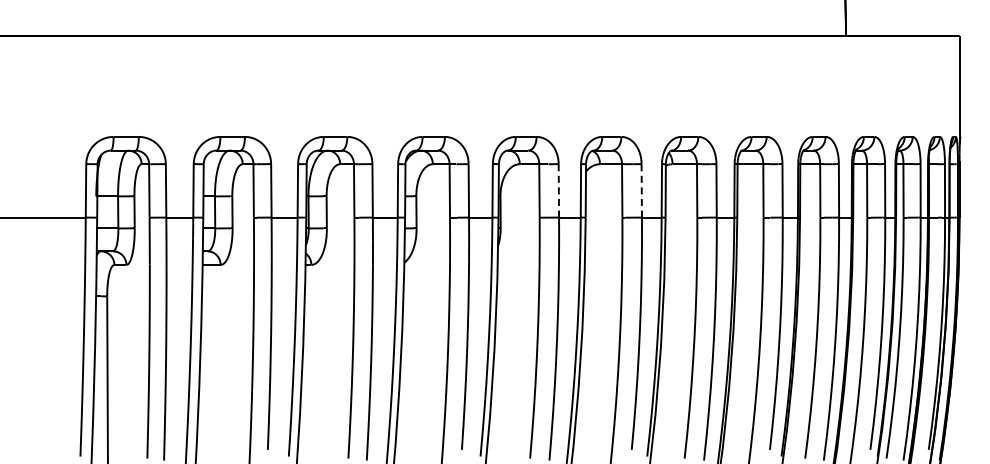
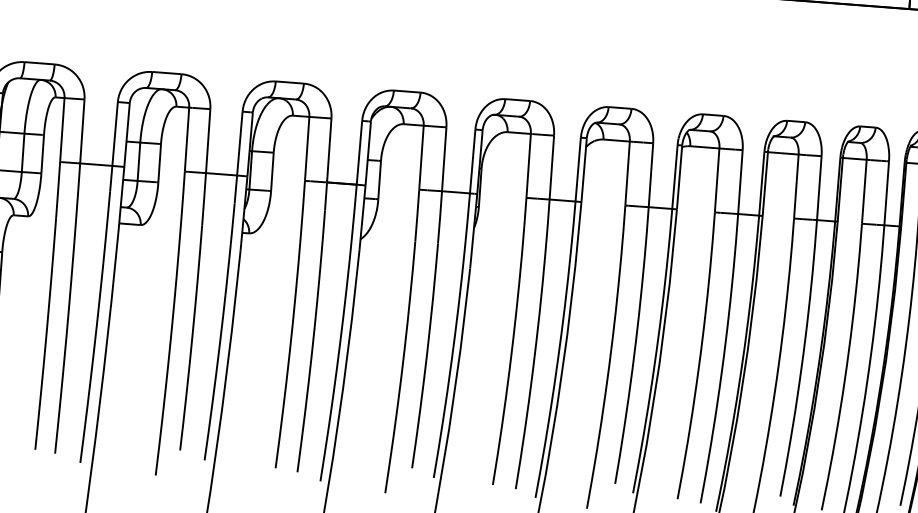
line: (558, 190) -> (551, 167), dashed -> solid
line: (641, 190) -> (650, 174), dashed -> solid

